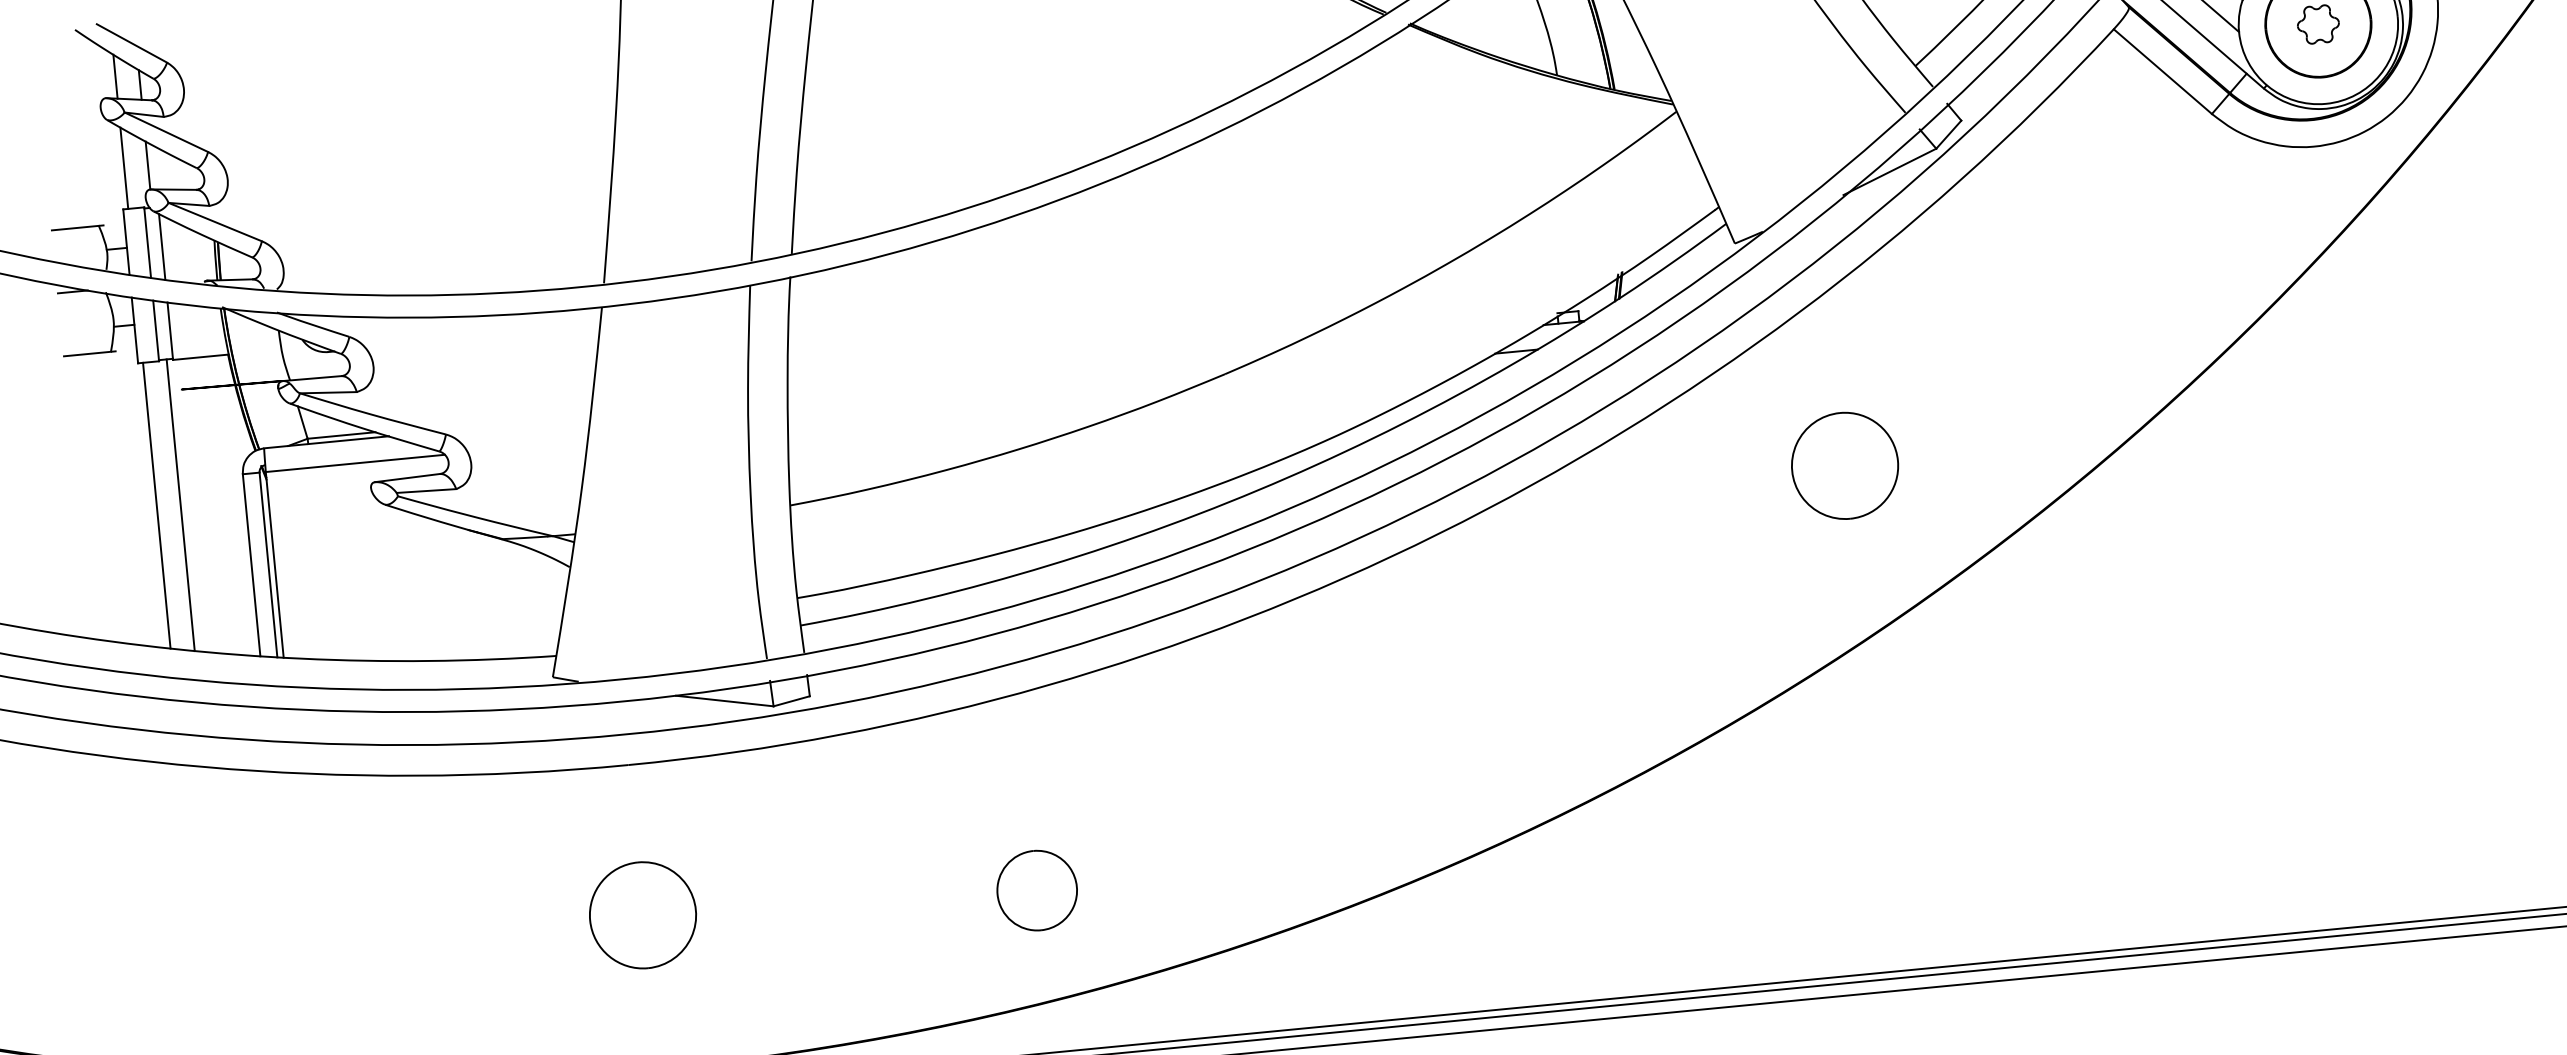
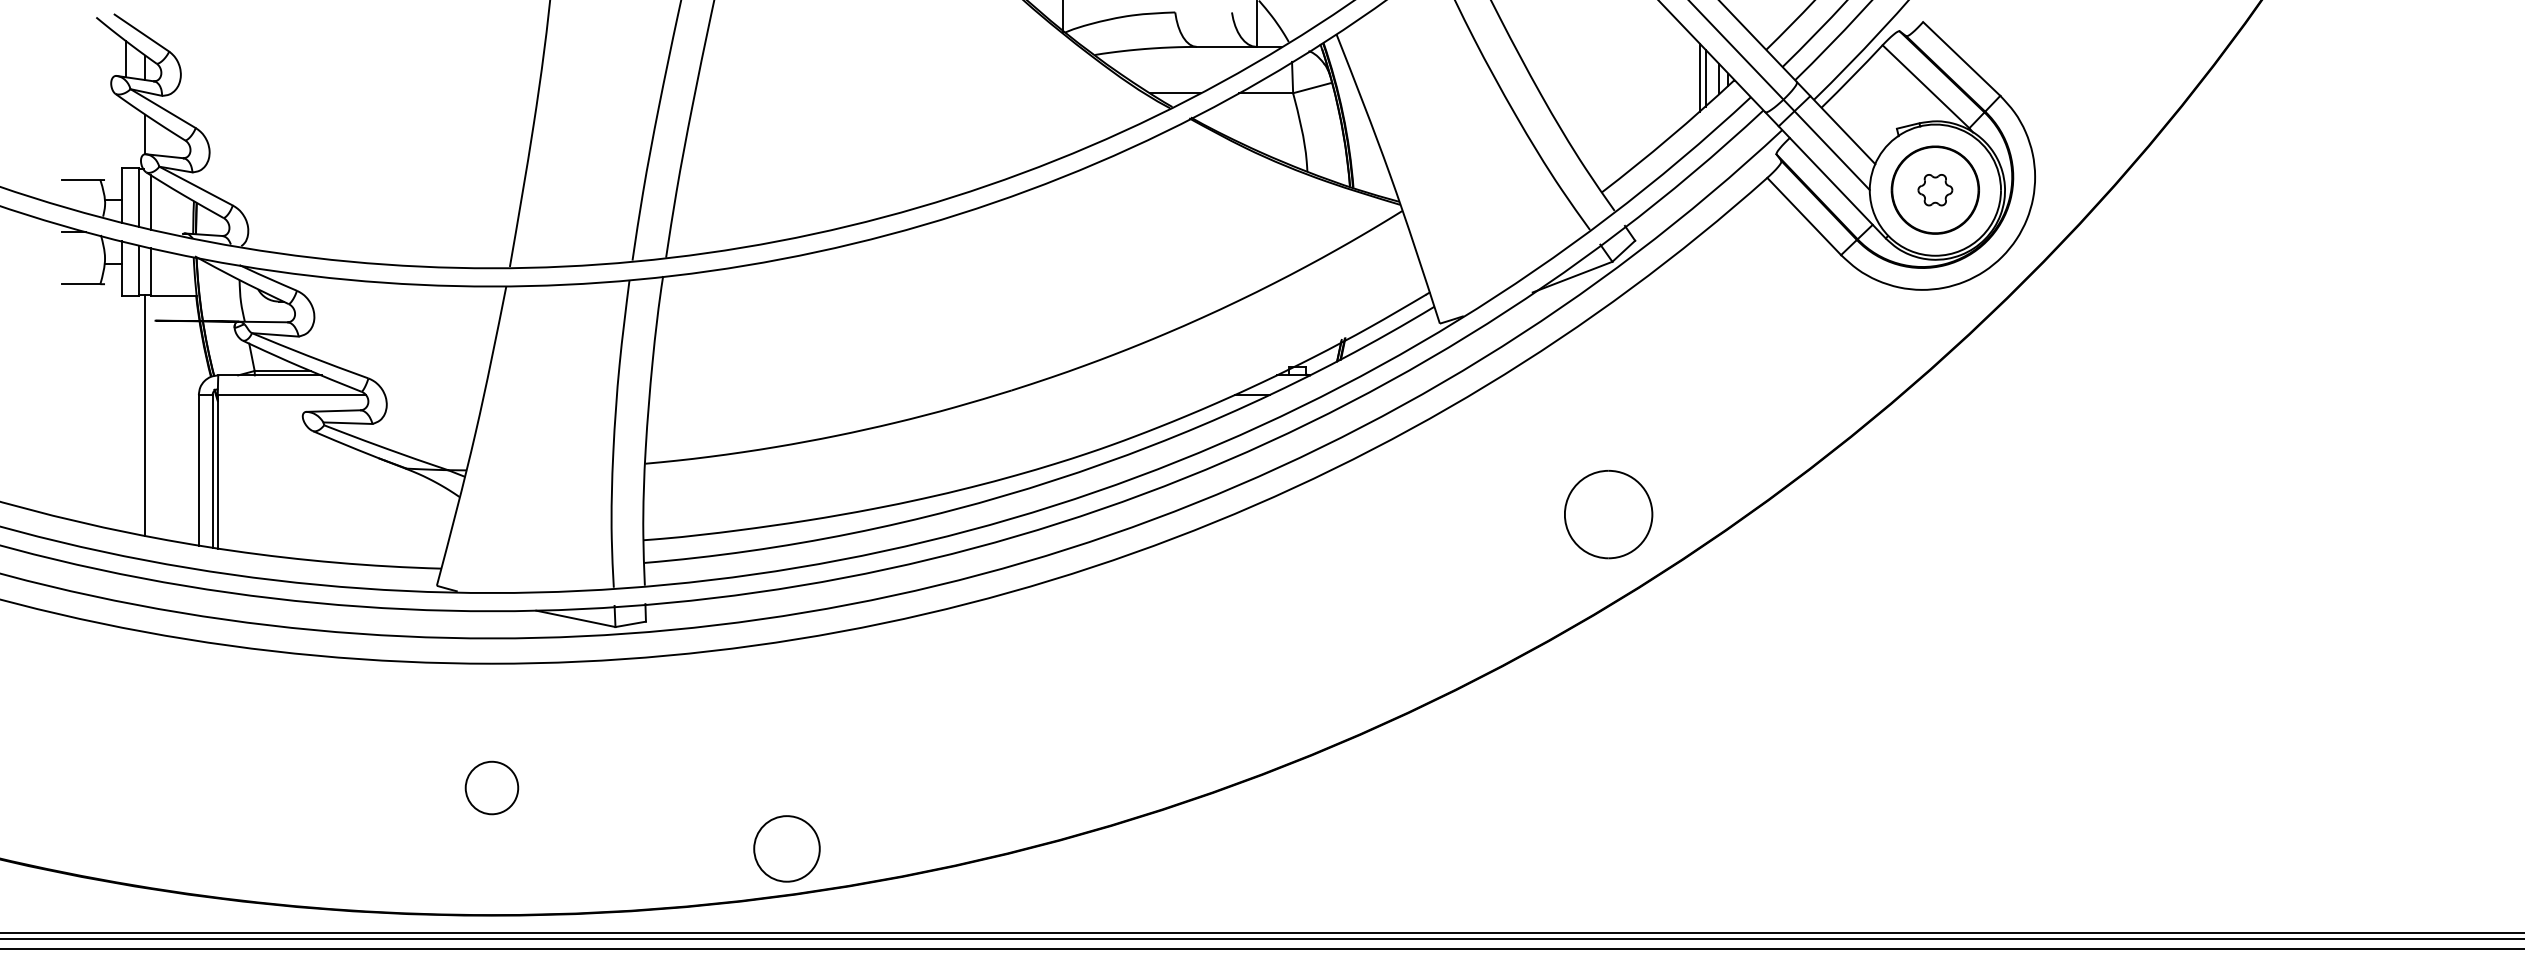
line: (123, 167) -> (125, 134), removed
part: (1844, 465) -> (1608, 514), moved
line: (156, 505) -> (125, 413), removed
part: (1036, 890) -> (786, 848), moved
part: (642, 914) -> (491, 787), size x0.6

